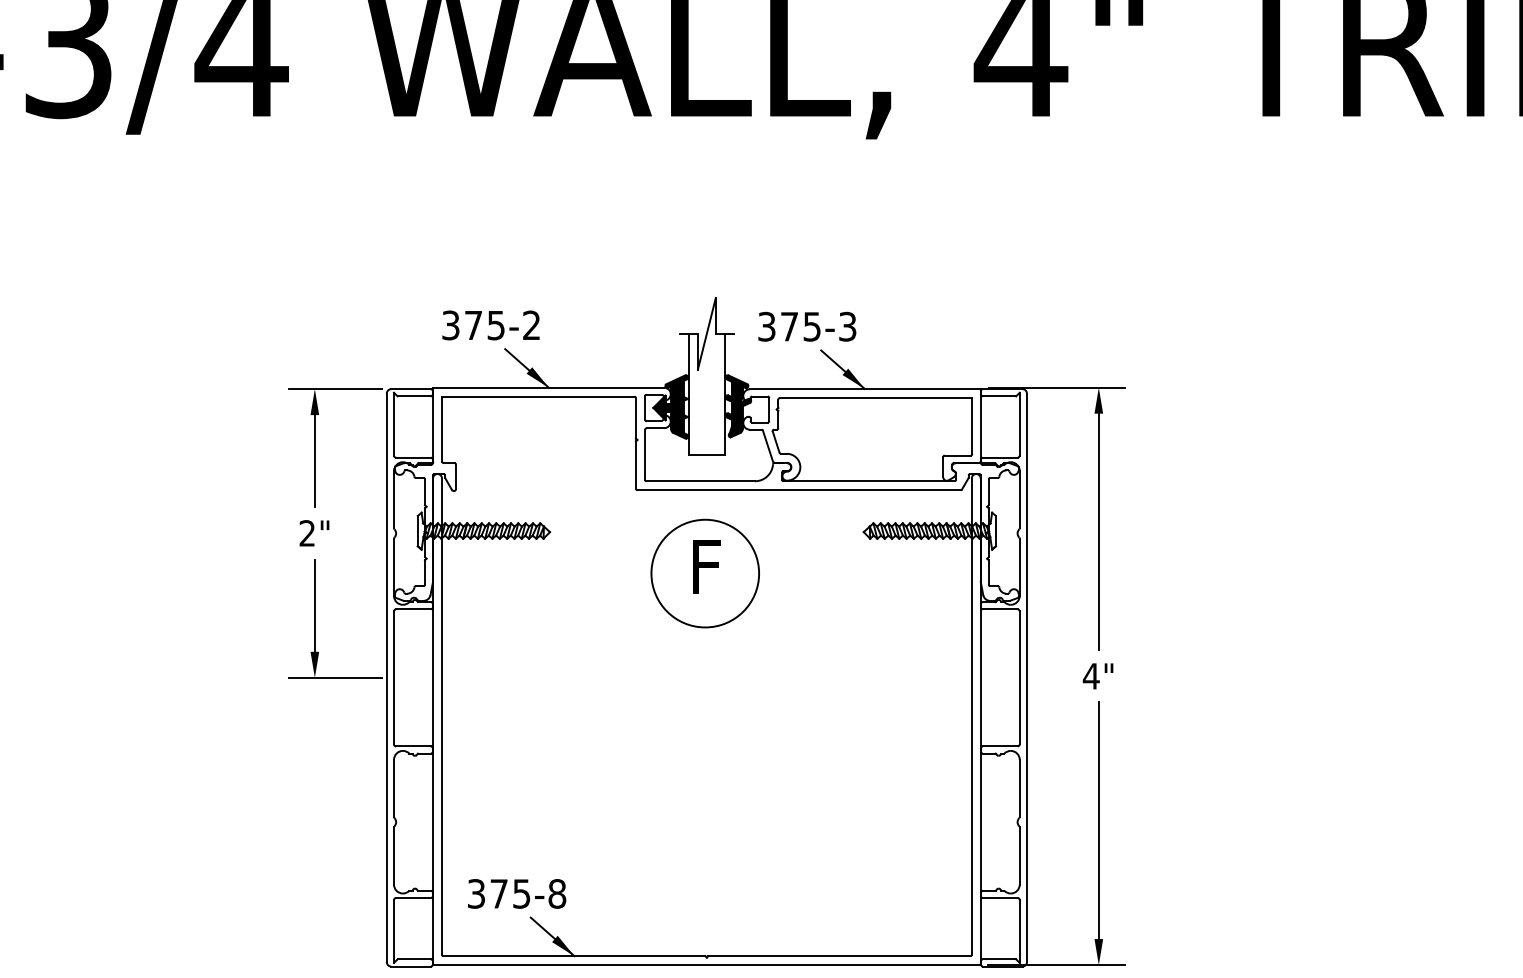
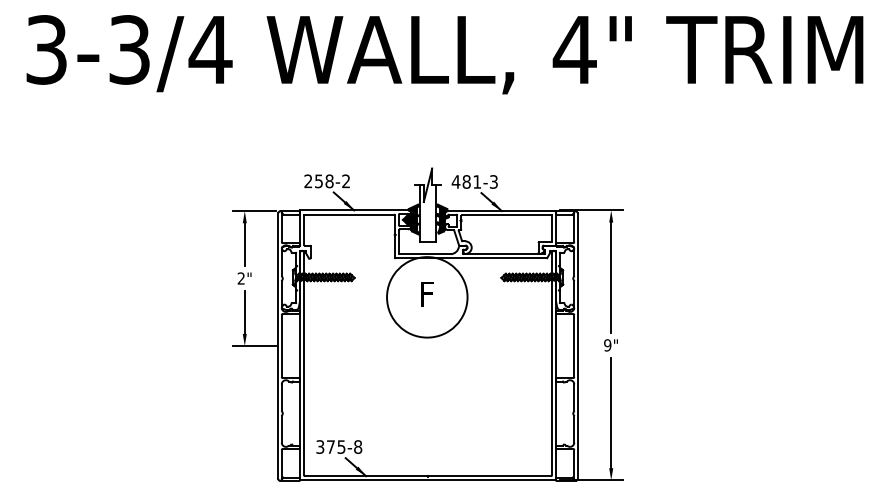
text: (472, 325) -> (318, 181), 375-2 -> 258-2
text: (789, 325) -> (466, 181), 375-3 -> 481-3
circle: (705, 573) -> (427, 297), size x1.6
text: (1090, 676) -> (607, 345), 4" -> 9"

